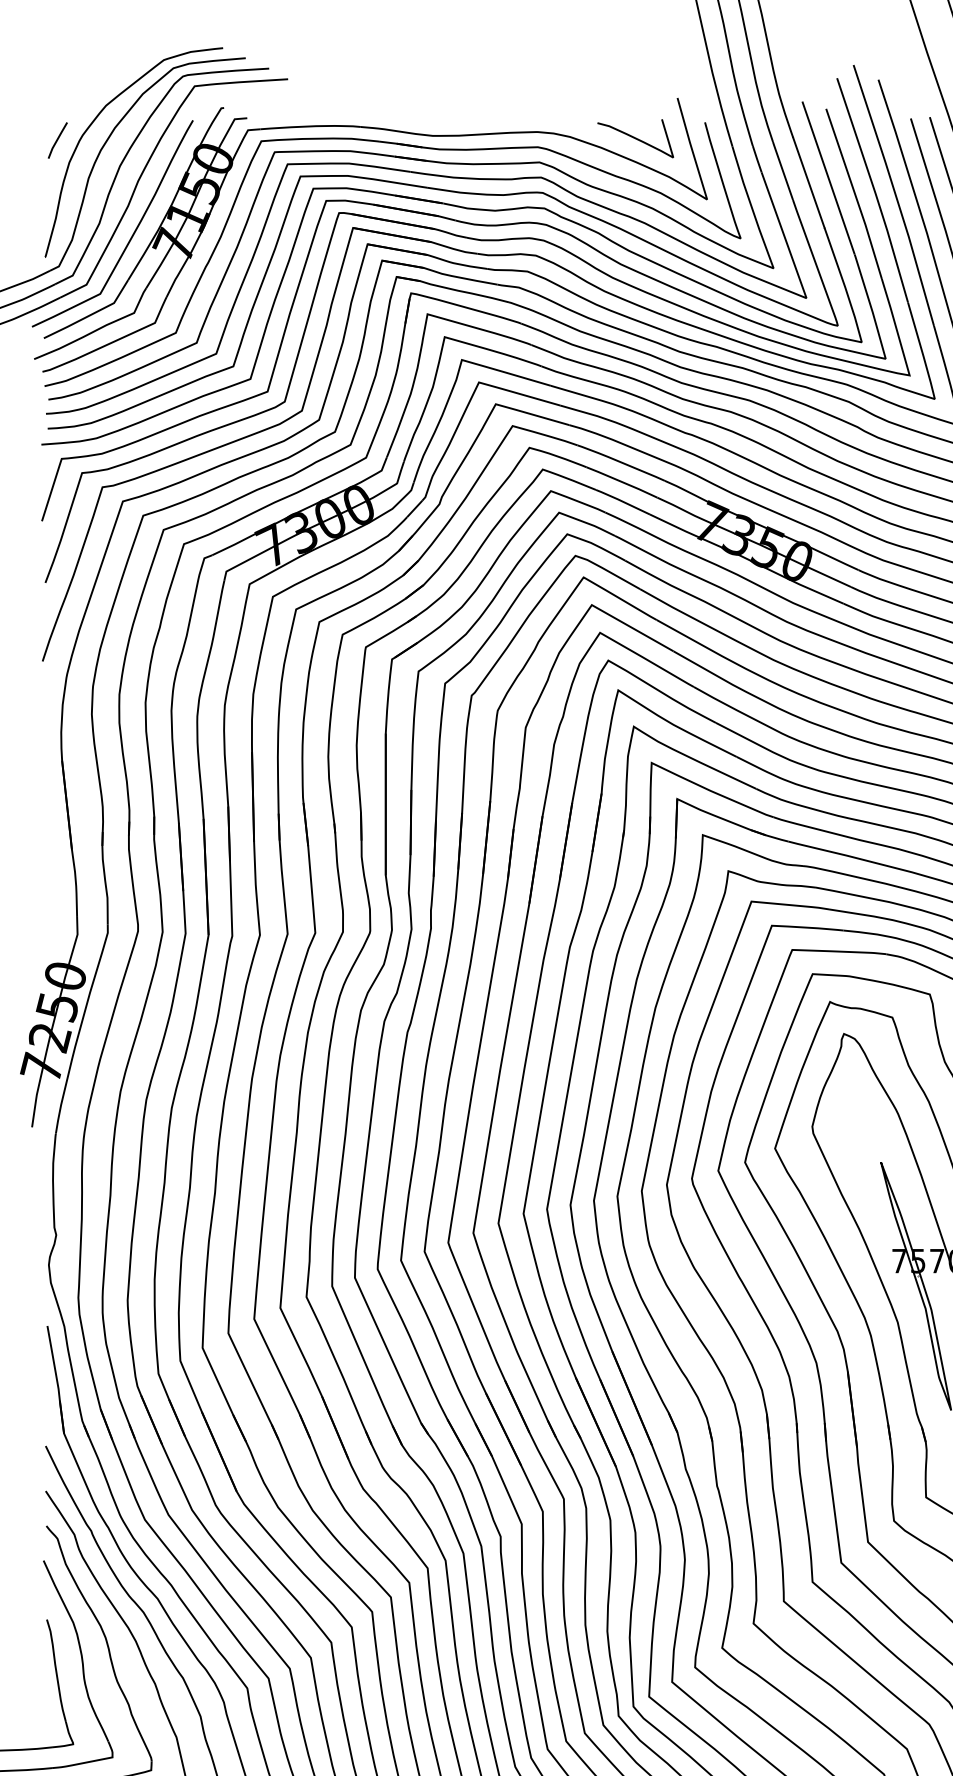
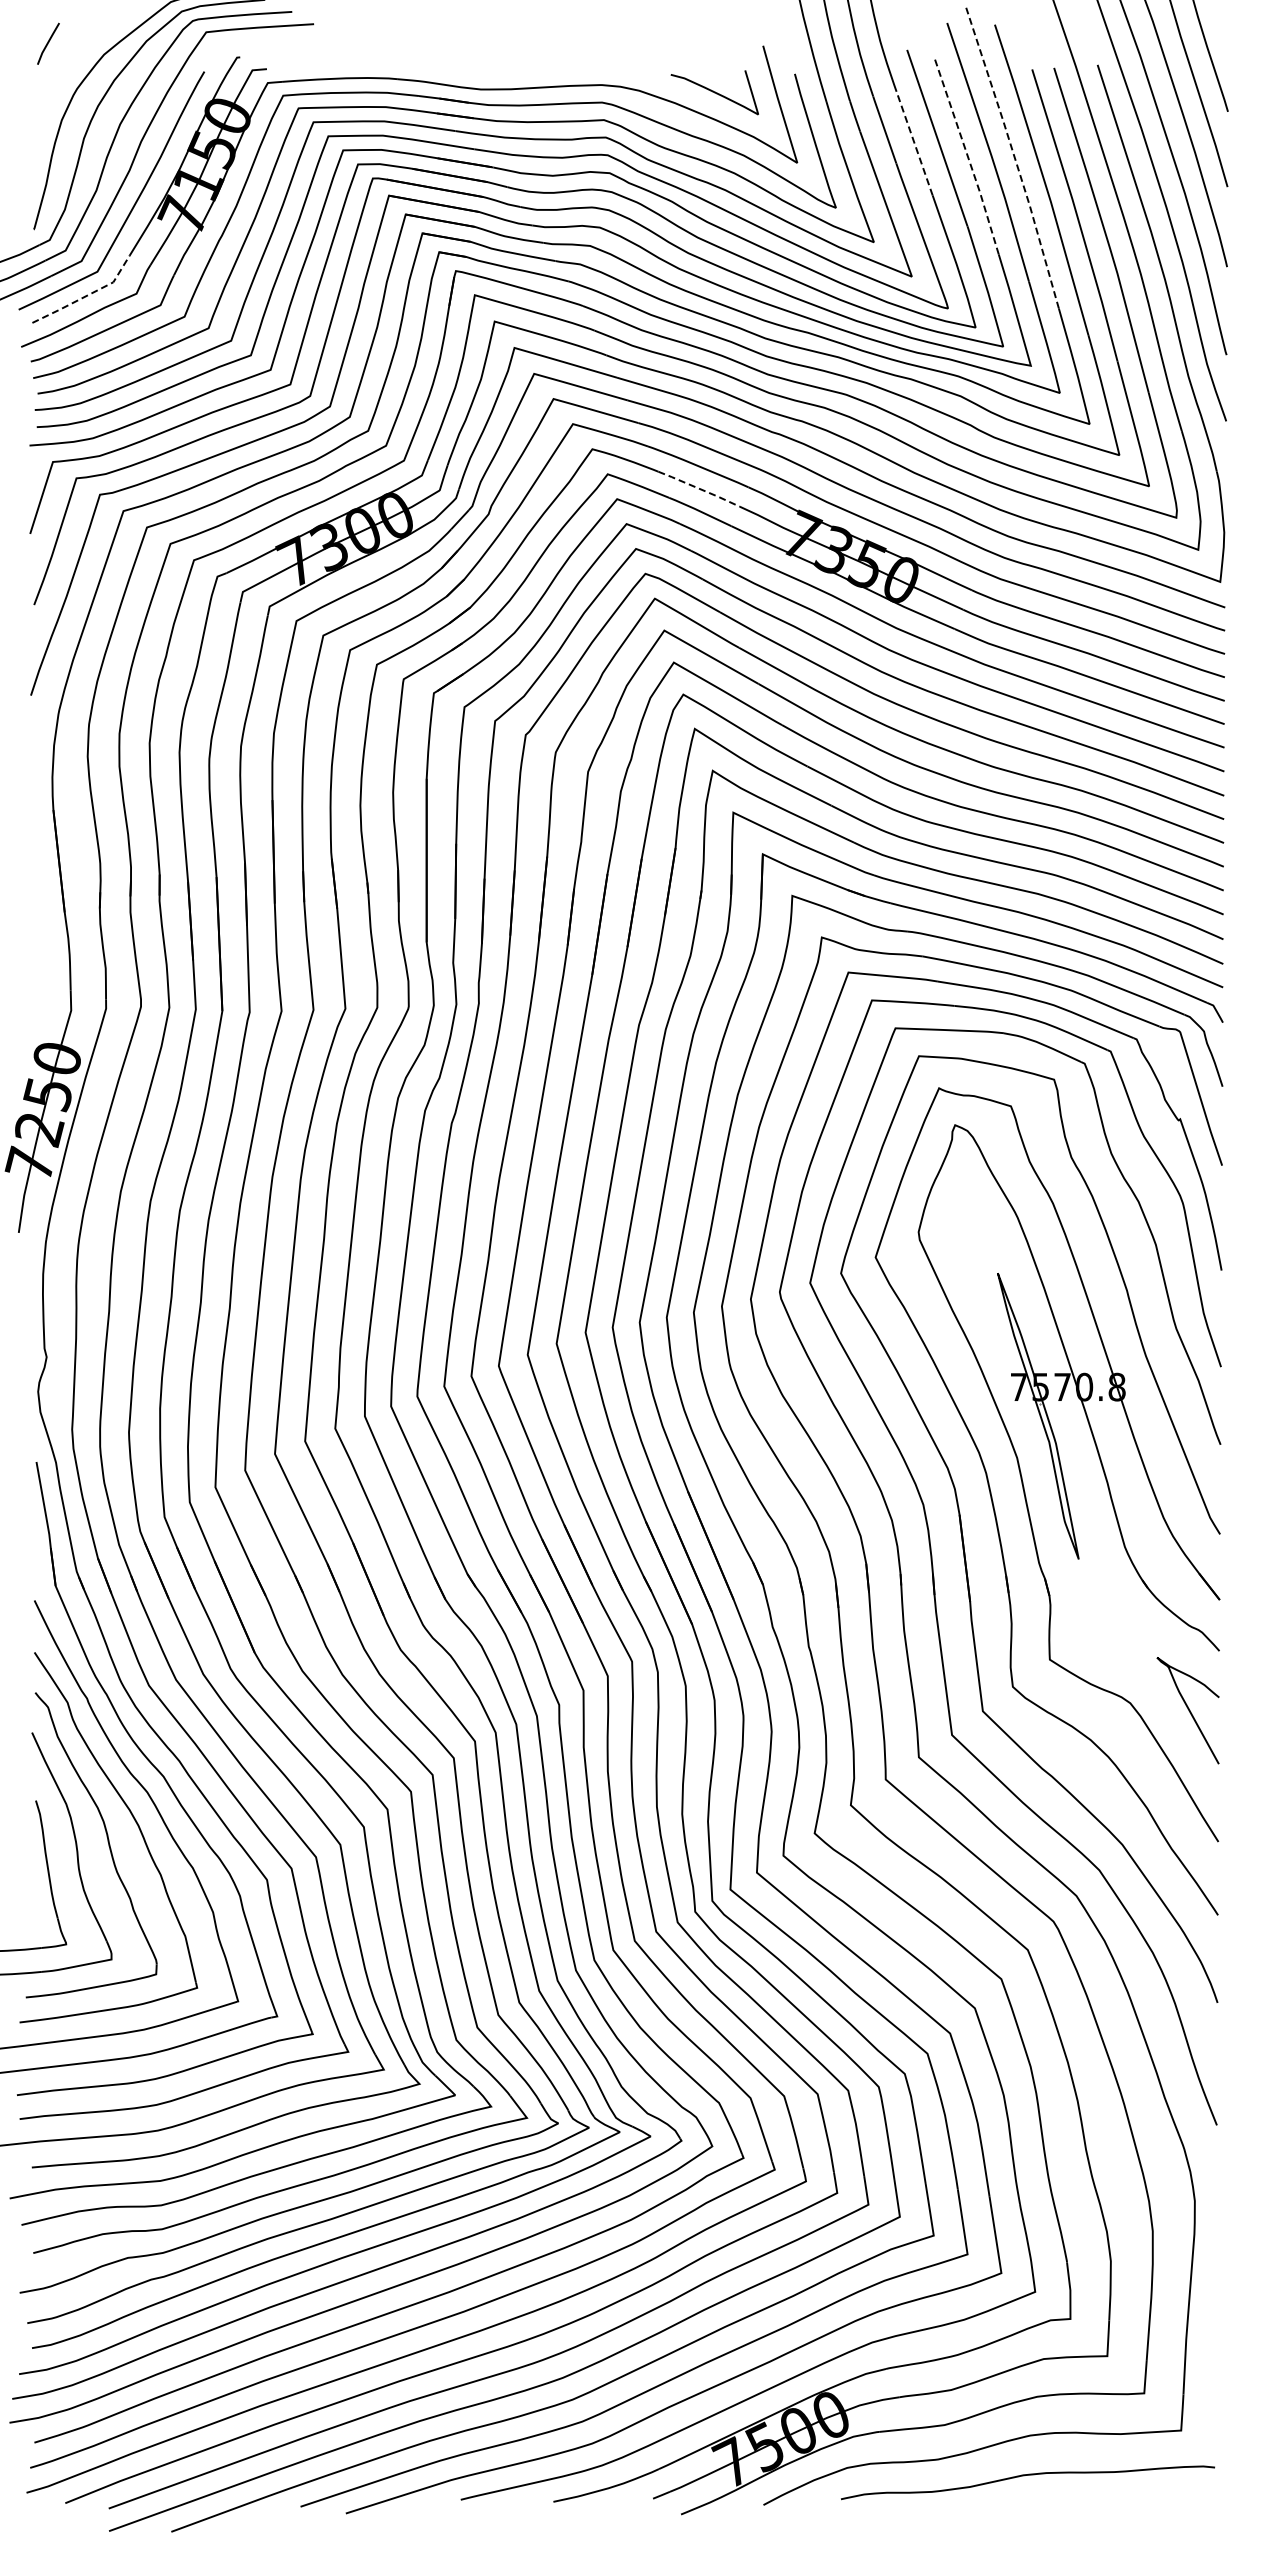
line: (57, 140) -> (48, 43), moved
line: (808, 182) -> (914, 143), solid -> dashed
line: (854, 193) -> (967, 156), solid -> dashed
line: (895, 194) -> (1014, 157), solid -> dashed
line: (91, 314) -> (87, 295), solid -> dashed
line: (622, 481) -> (699, 488), solid -> dashed

